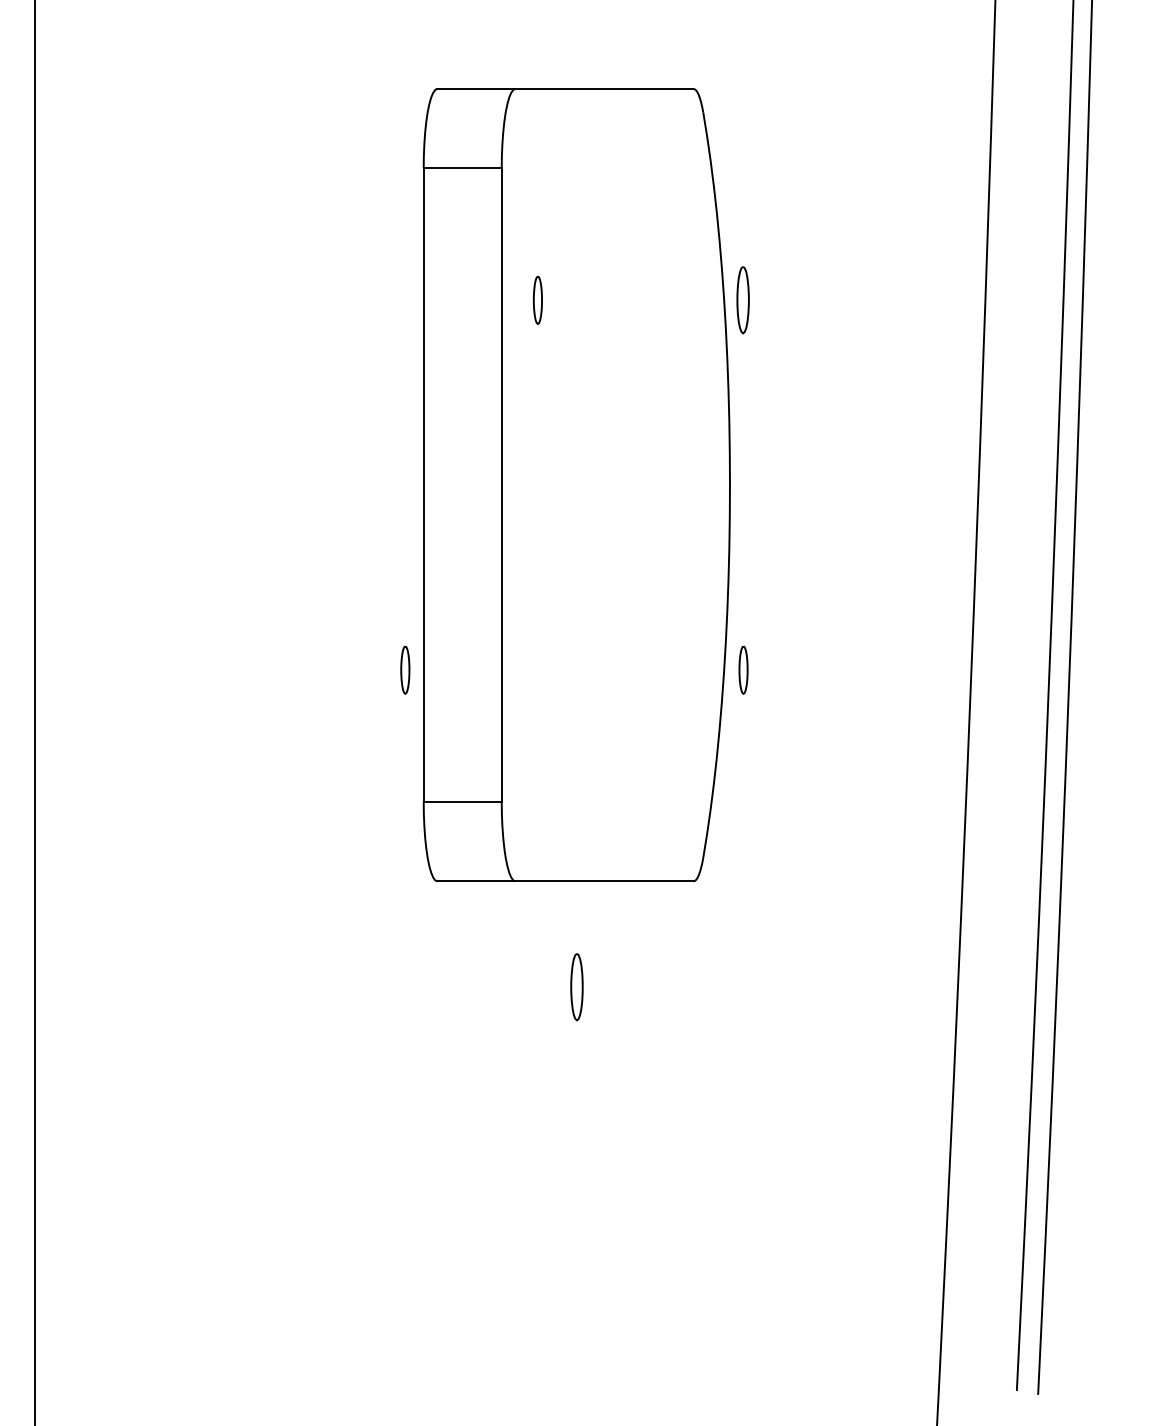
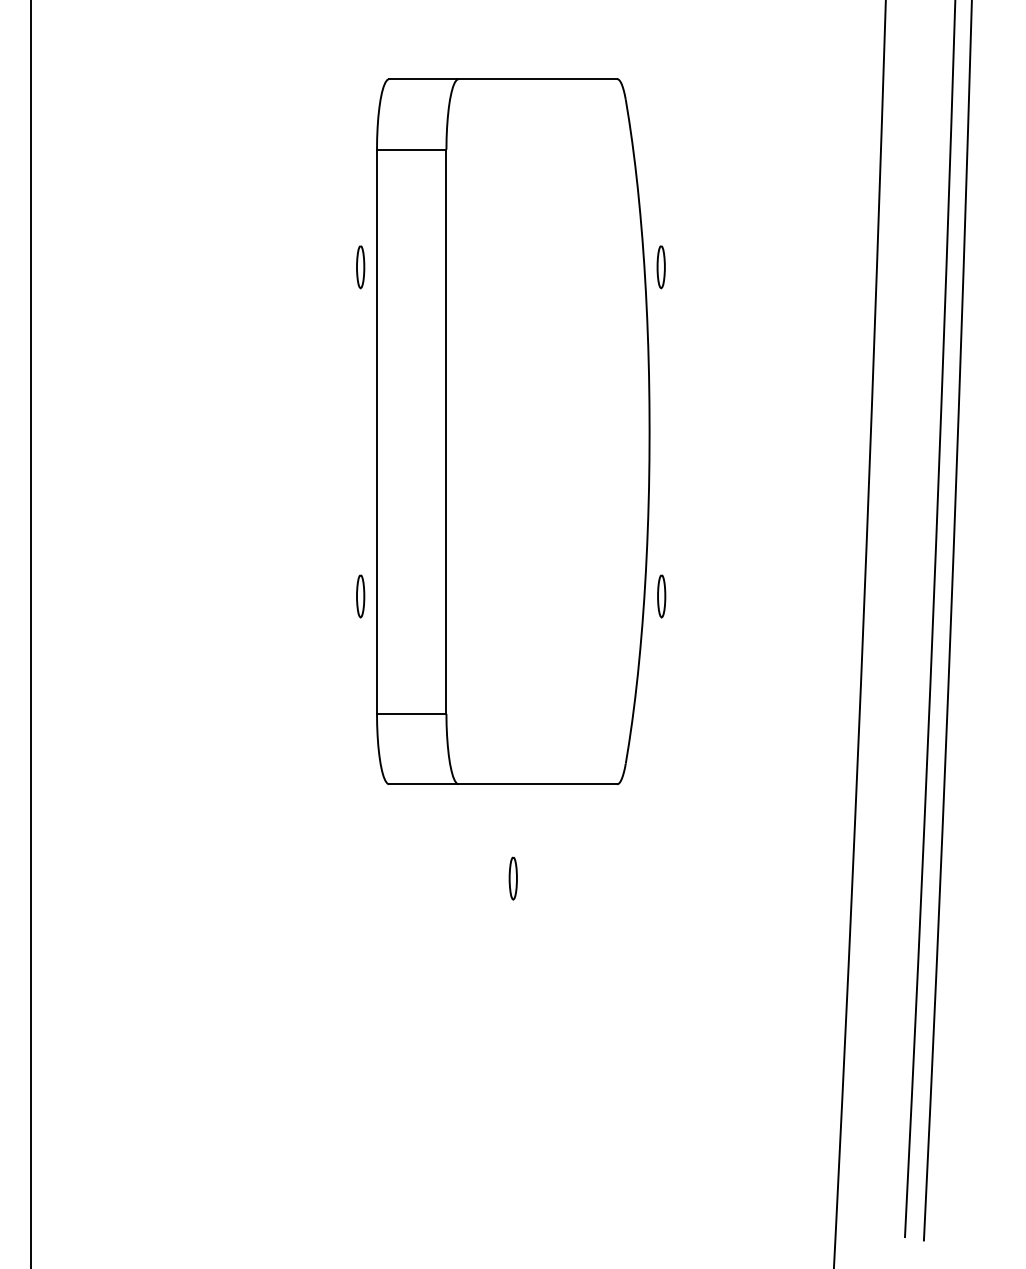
part: (537, 300) -> (360, 267), moved
part: (742, 300) -> (660, 267), size x0.71
part: (575, 987) -> (512, 878), size x0.71

